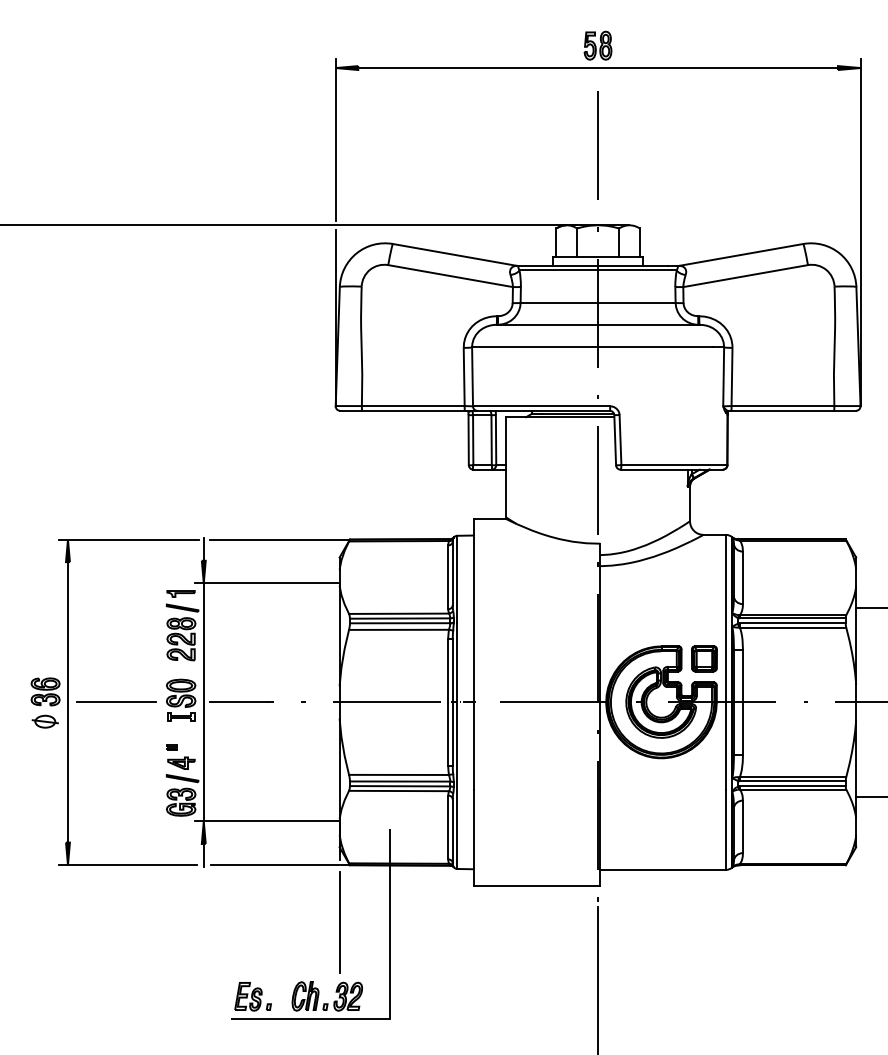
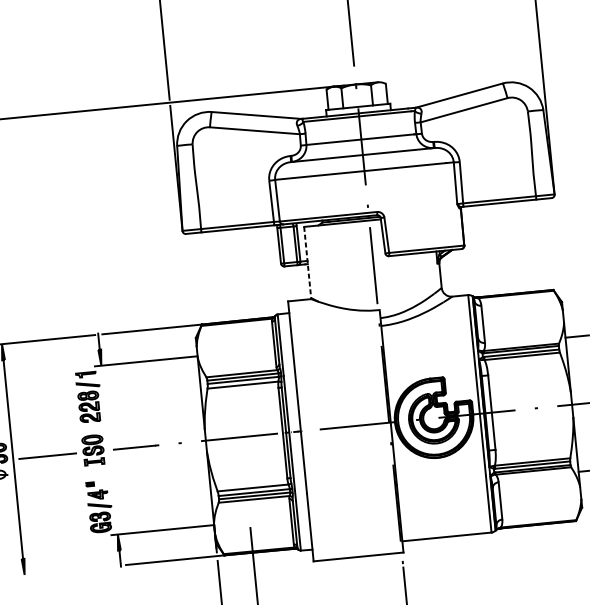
line: (506, 467) -> (307, 262), solid -> dashed
part: (704, 658) -> (461, 384), removed
line: (203, 702) -> (109, 450), removed
line: (127, 865) -> (66, 571), removed

